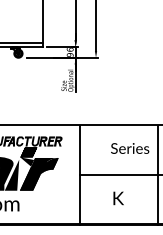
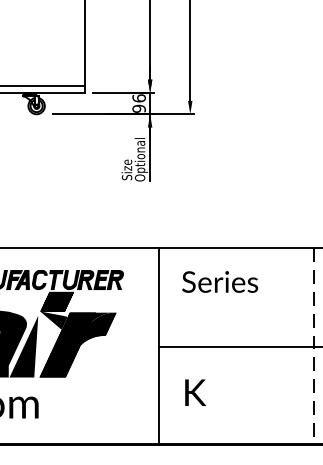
text: (130, 148) -> (220, 282), moved
line: (158, 175) -> (313, 347), solid -> dashed
text: (118, 198) -> (195, 392), moved

